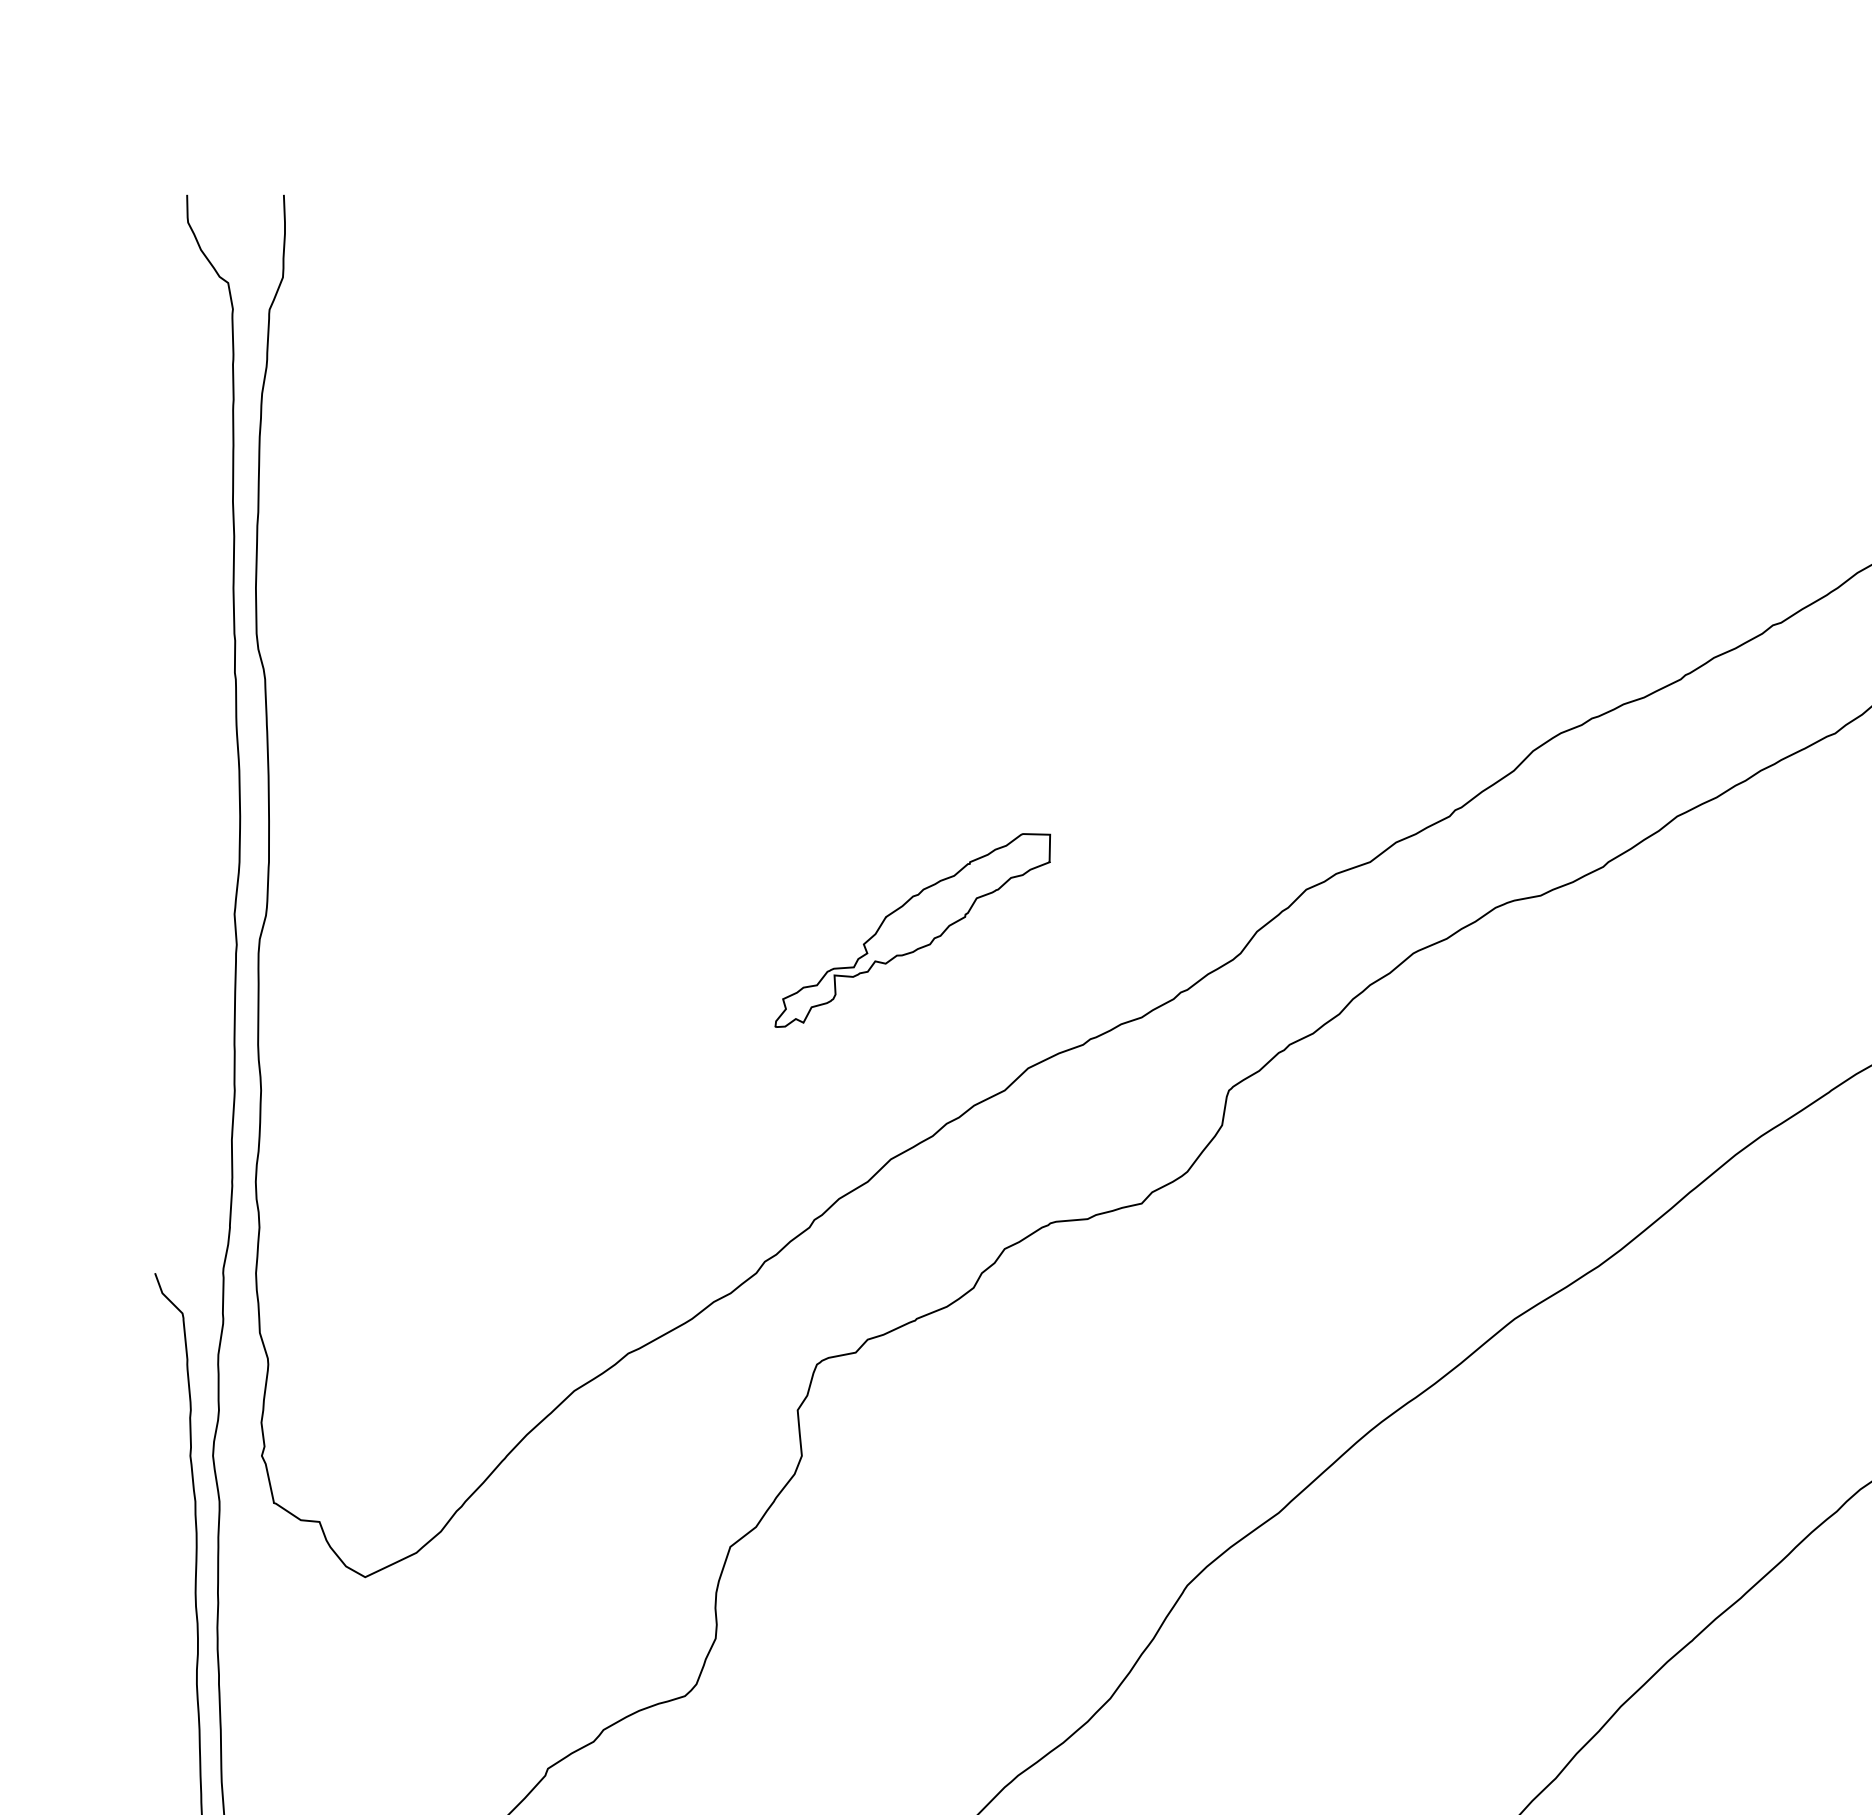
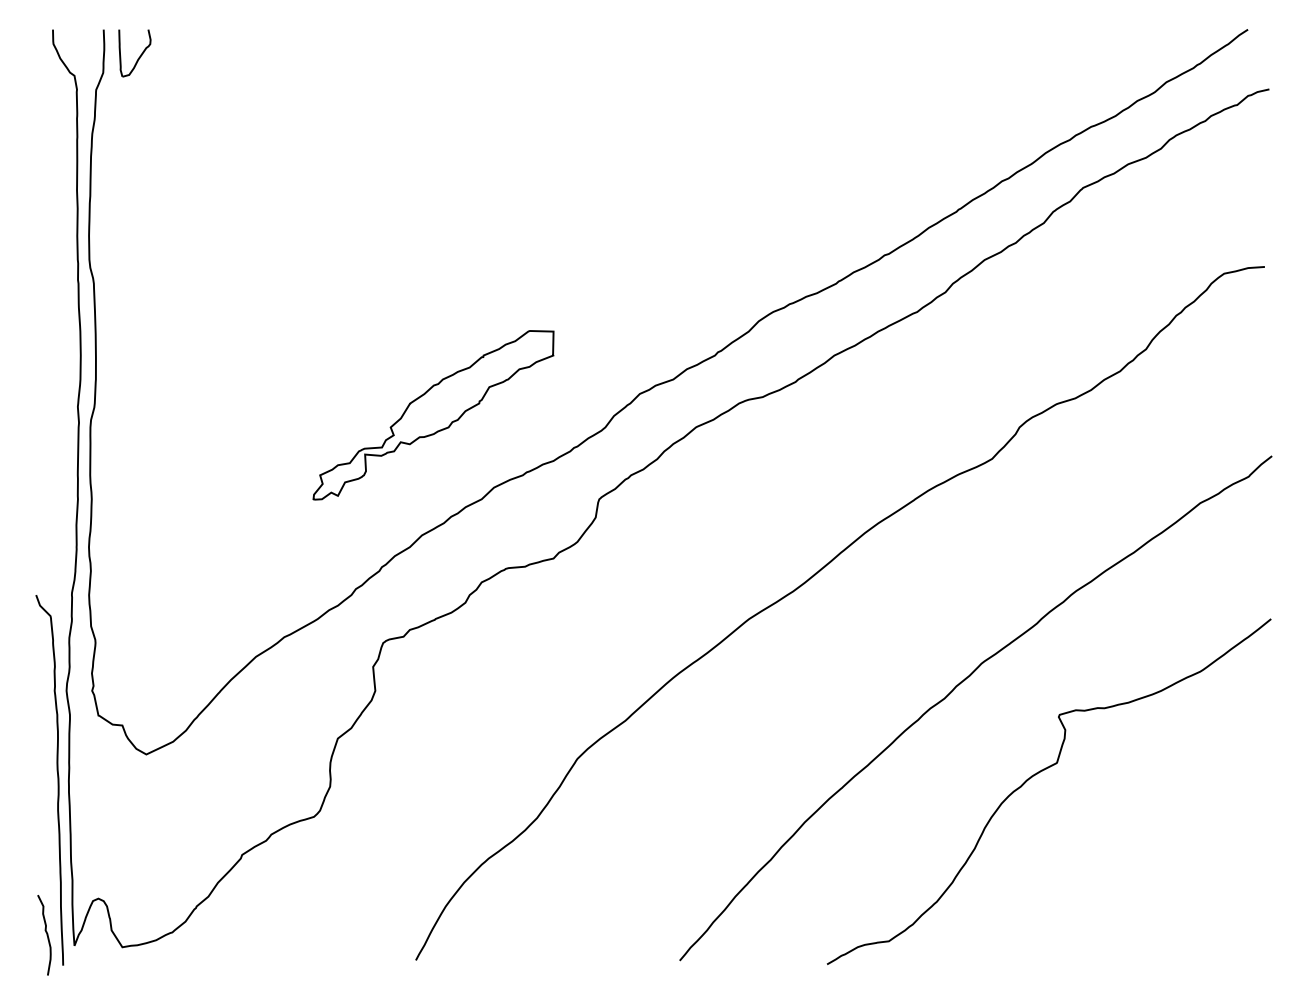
part: (342, 240) -> (134, 53), added
part: (912, 930) -> (433, 415), size x1.67

